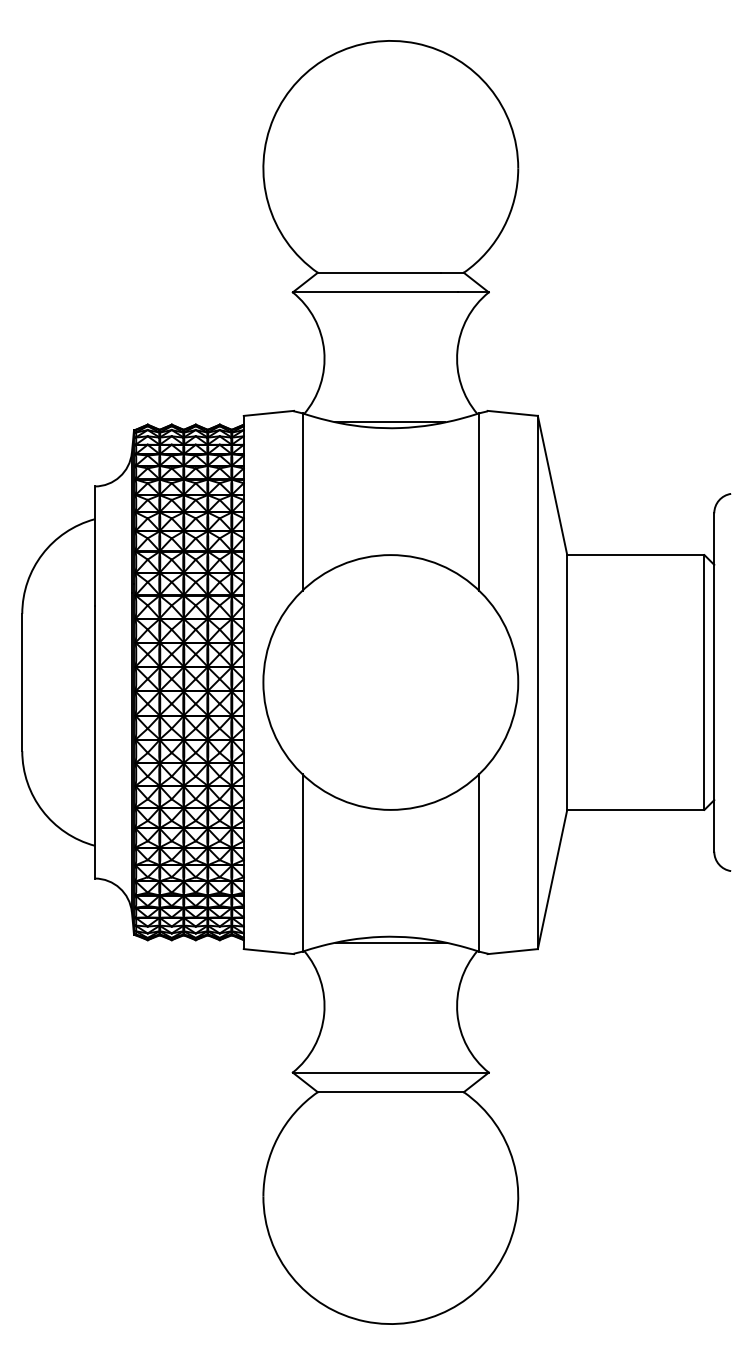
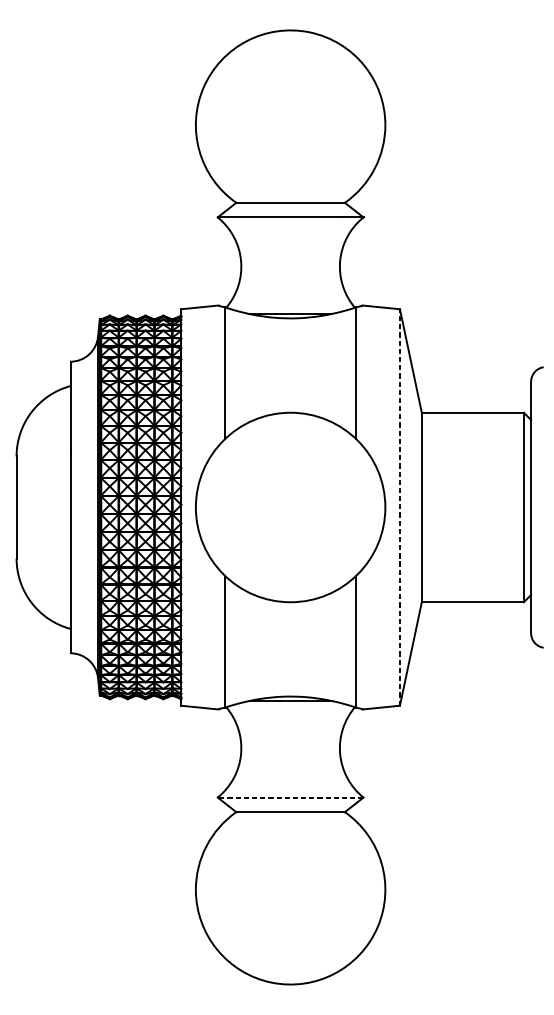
line: (537, 682) -> (399, 507), solid -> dashed
line: (390, 1072) -> (290, 797), solid -> dashed

